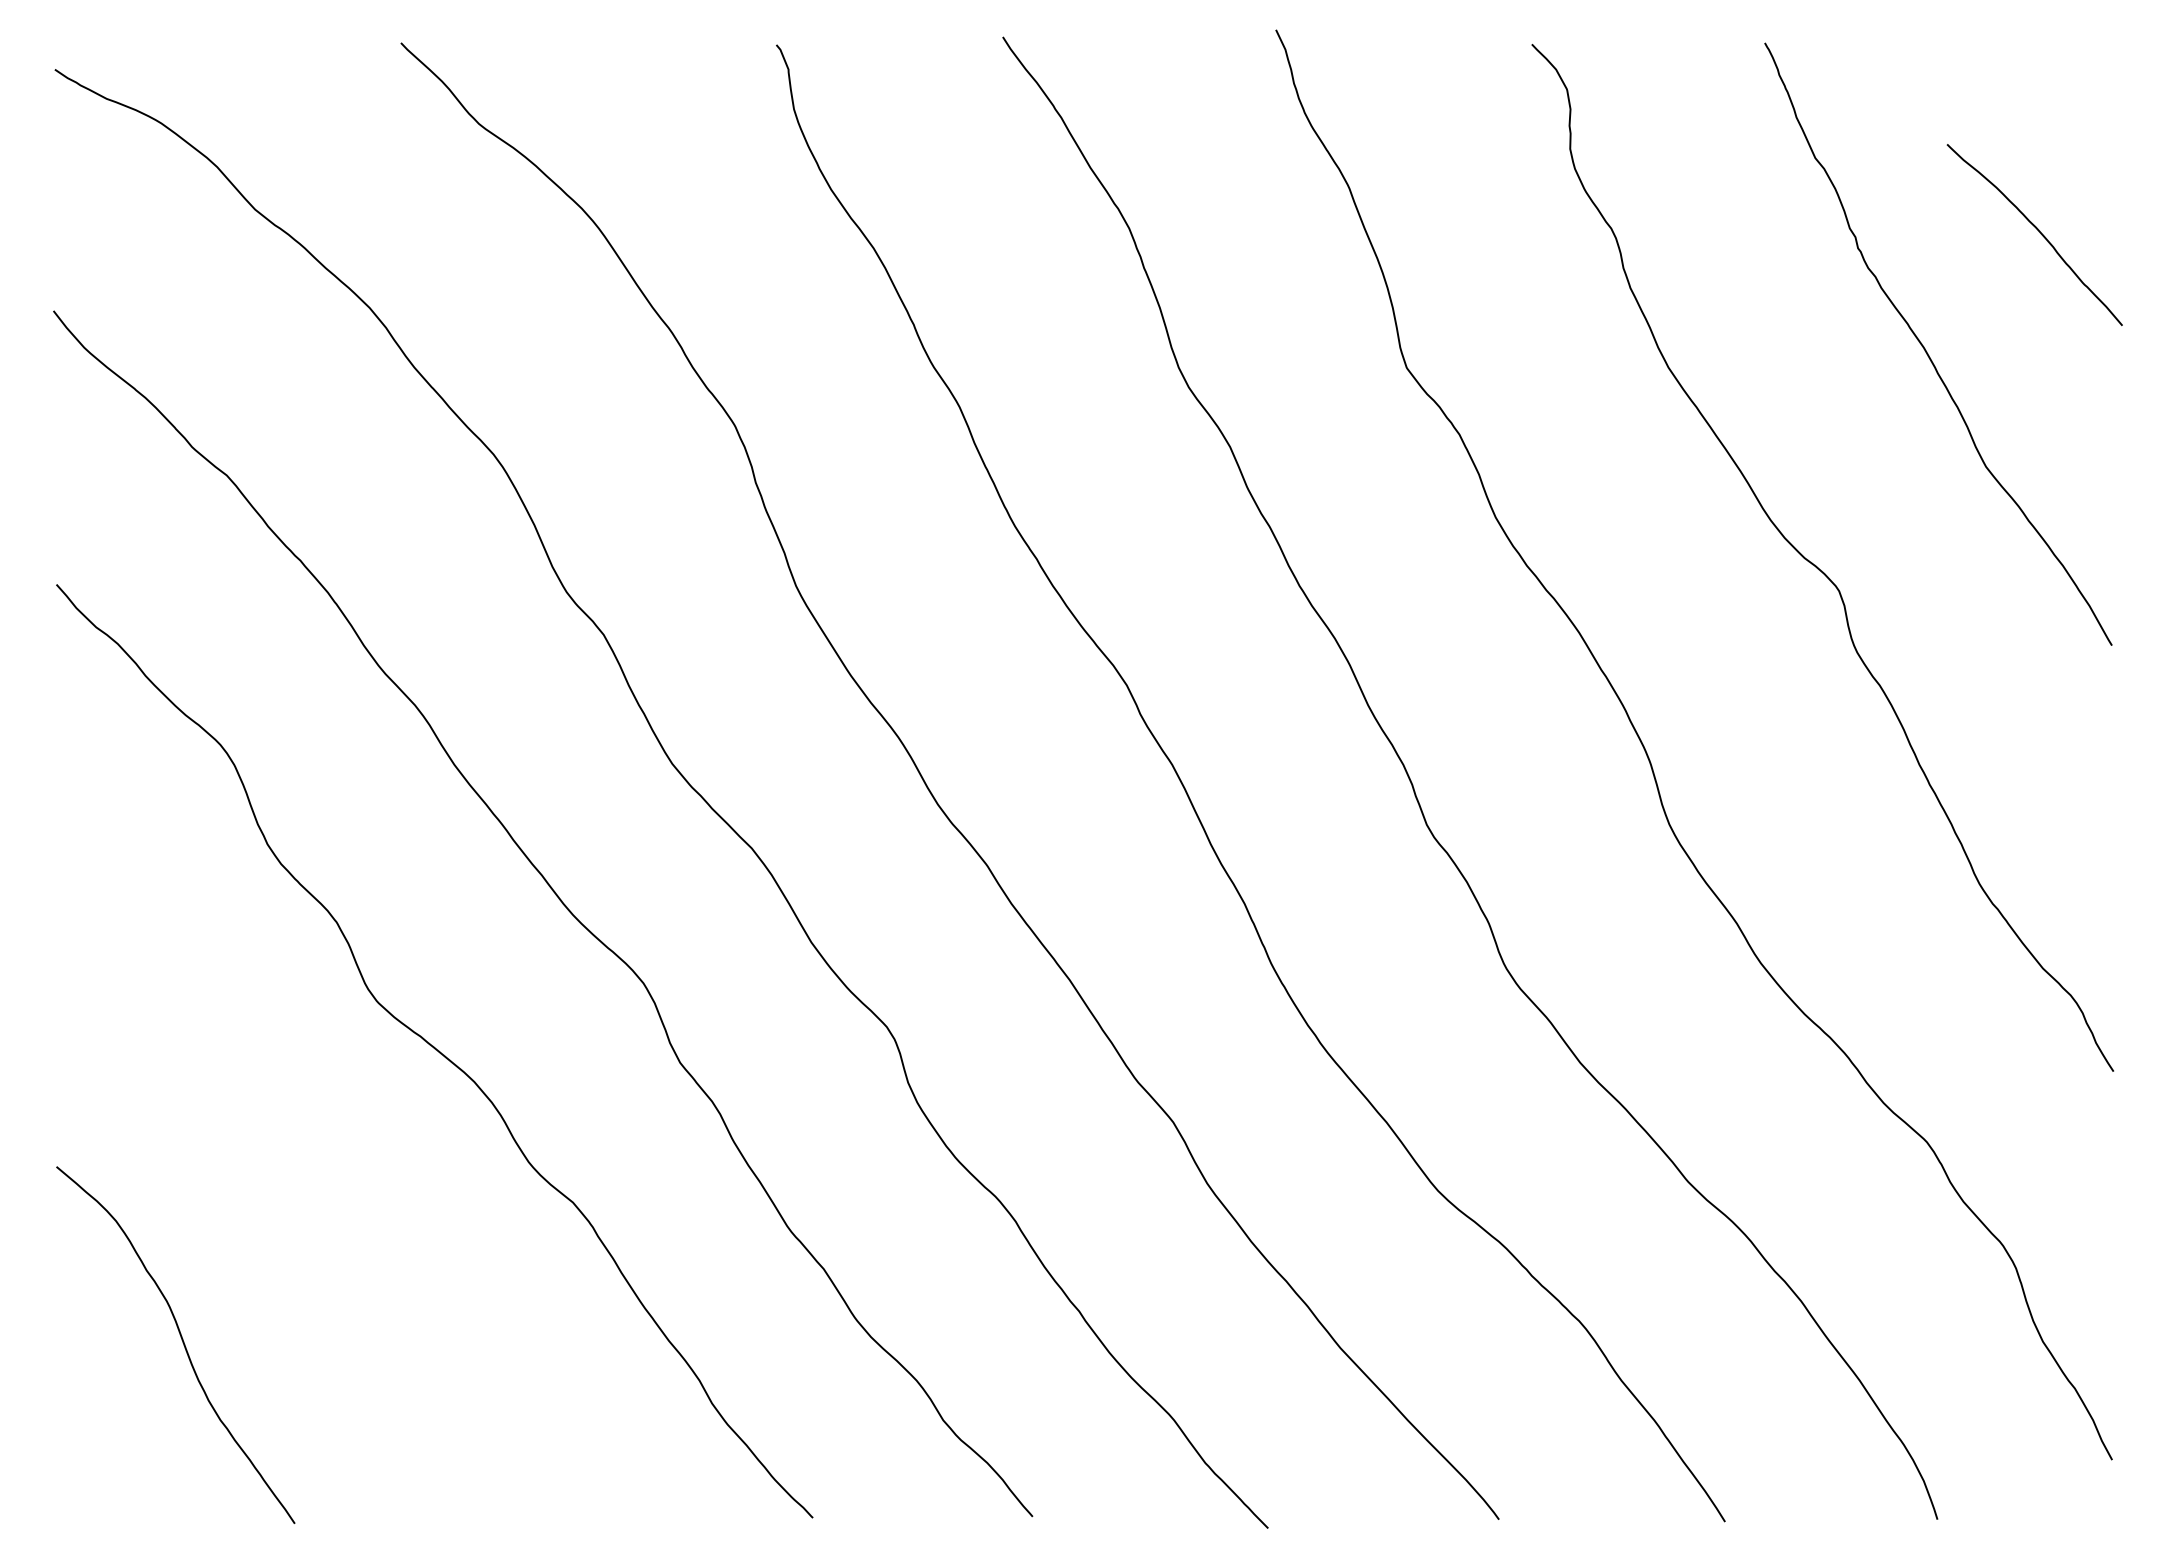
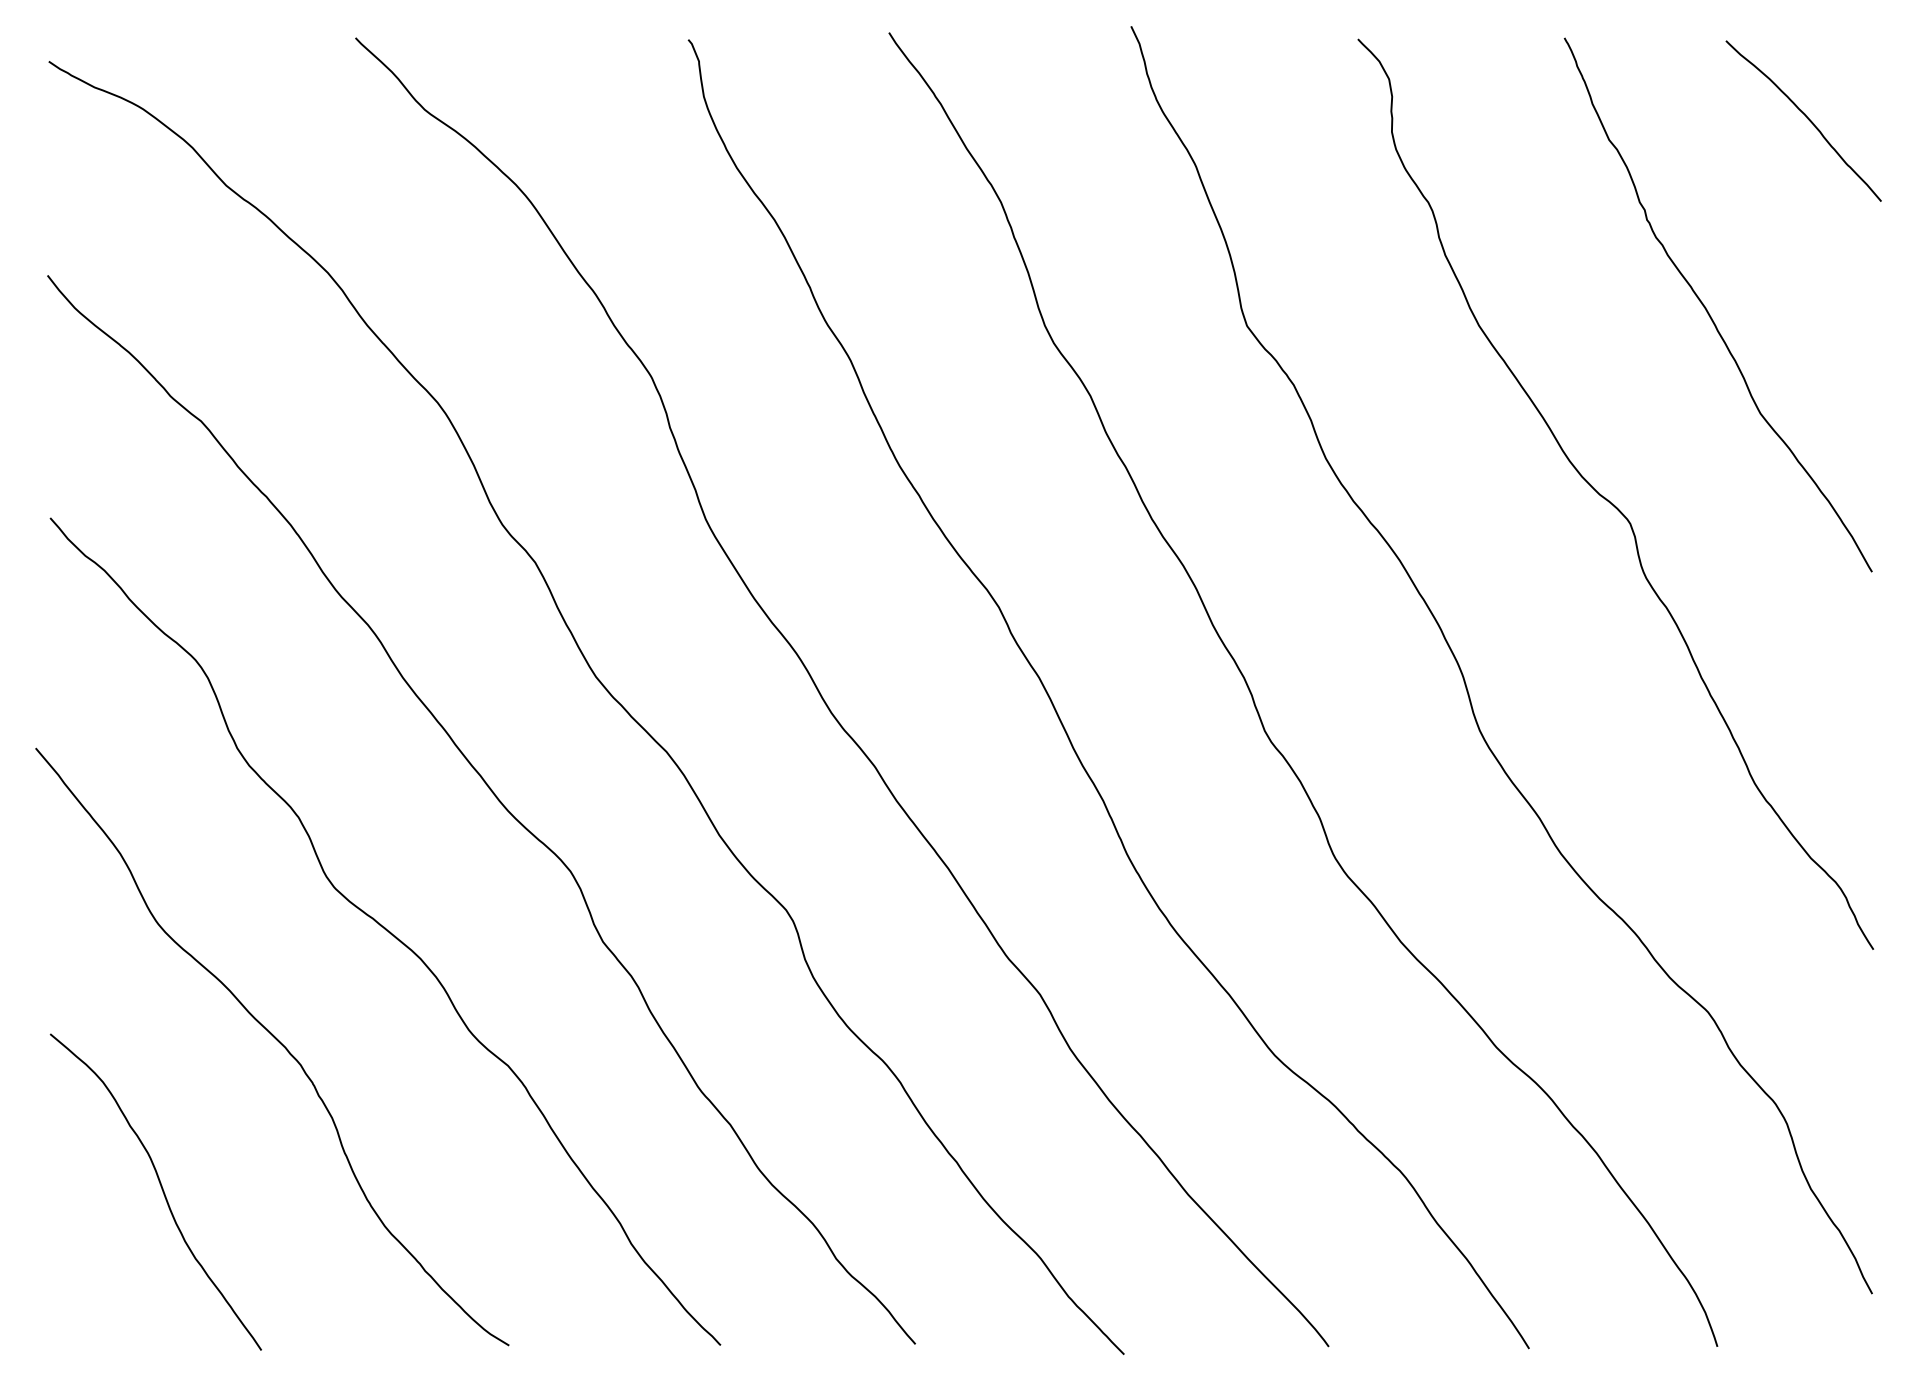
curve: (2039, 233) -> (1807, 119), moved
curve: (312, 1175) -> (277, 1041), added

